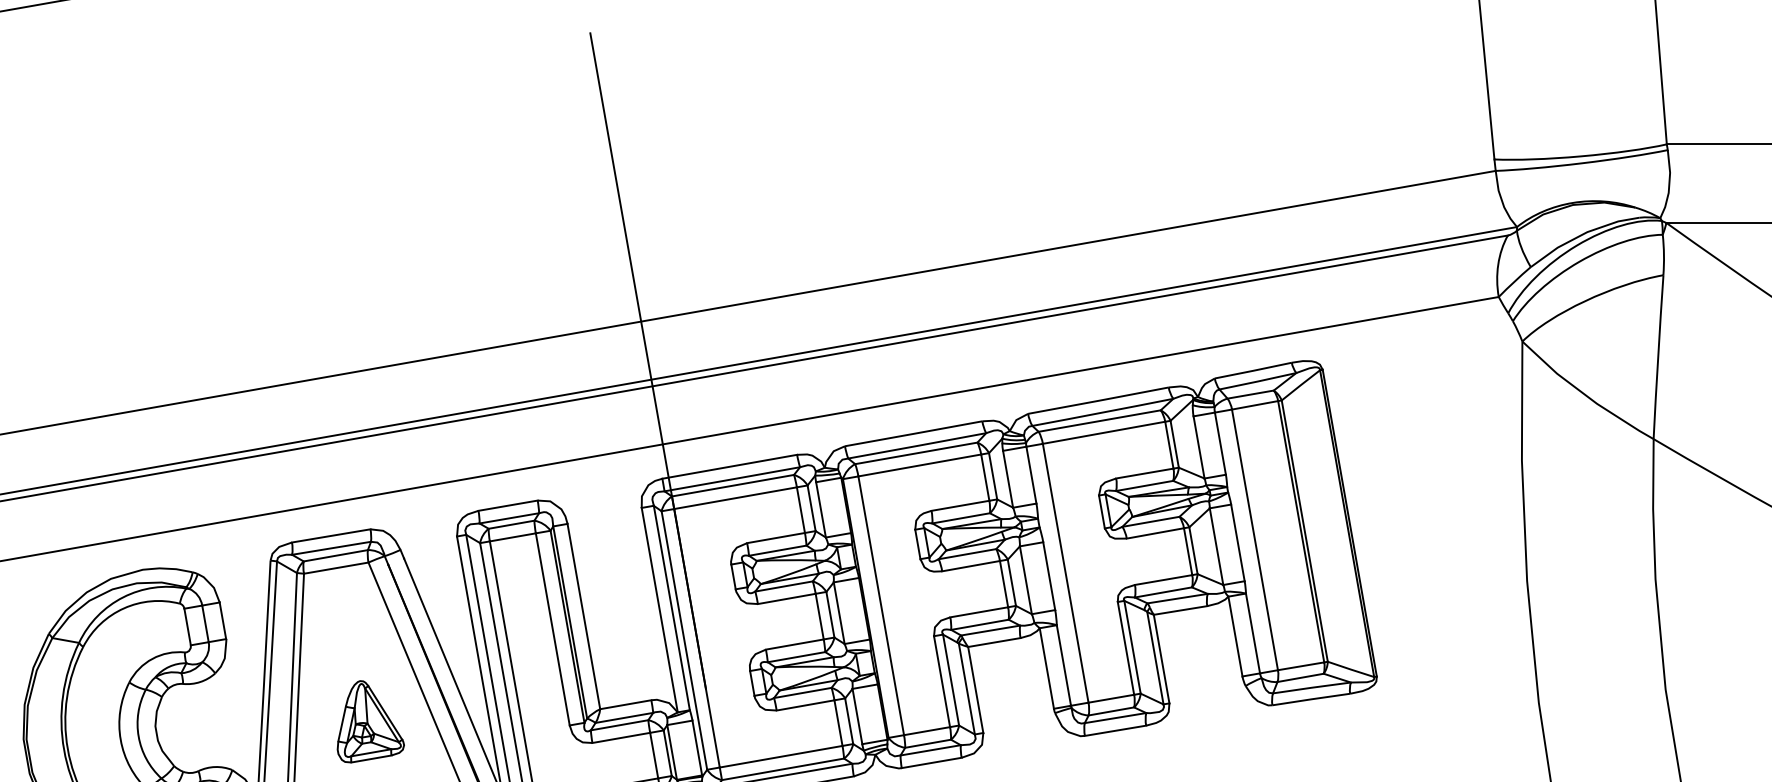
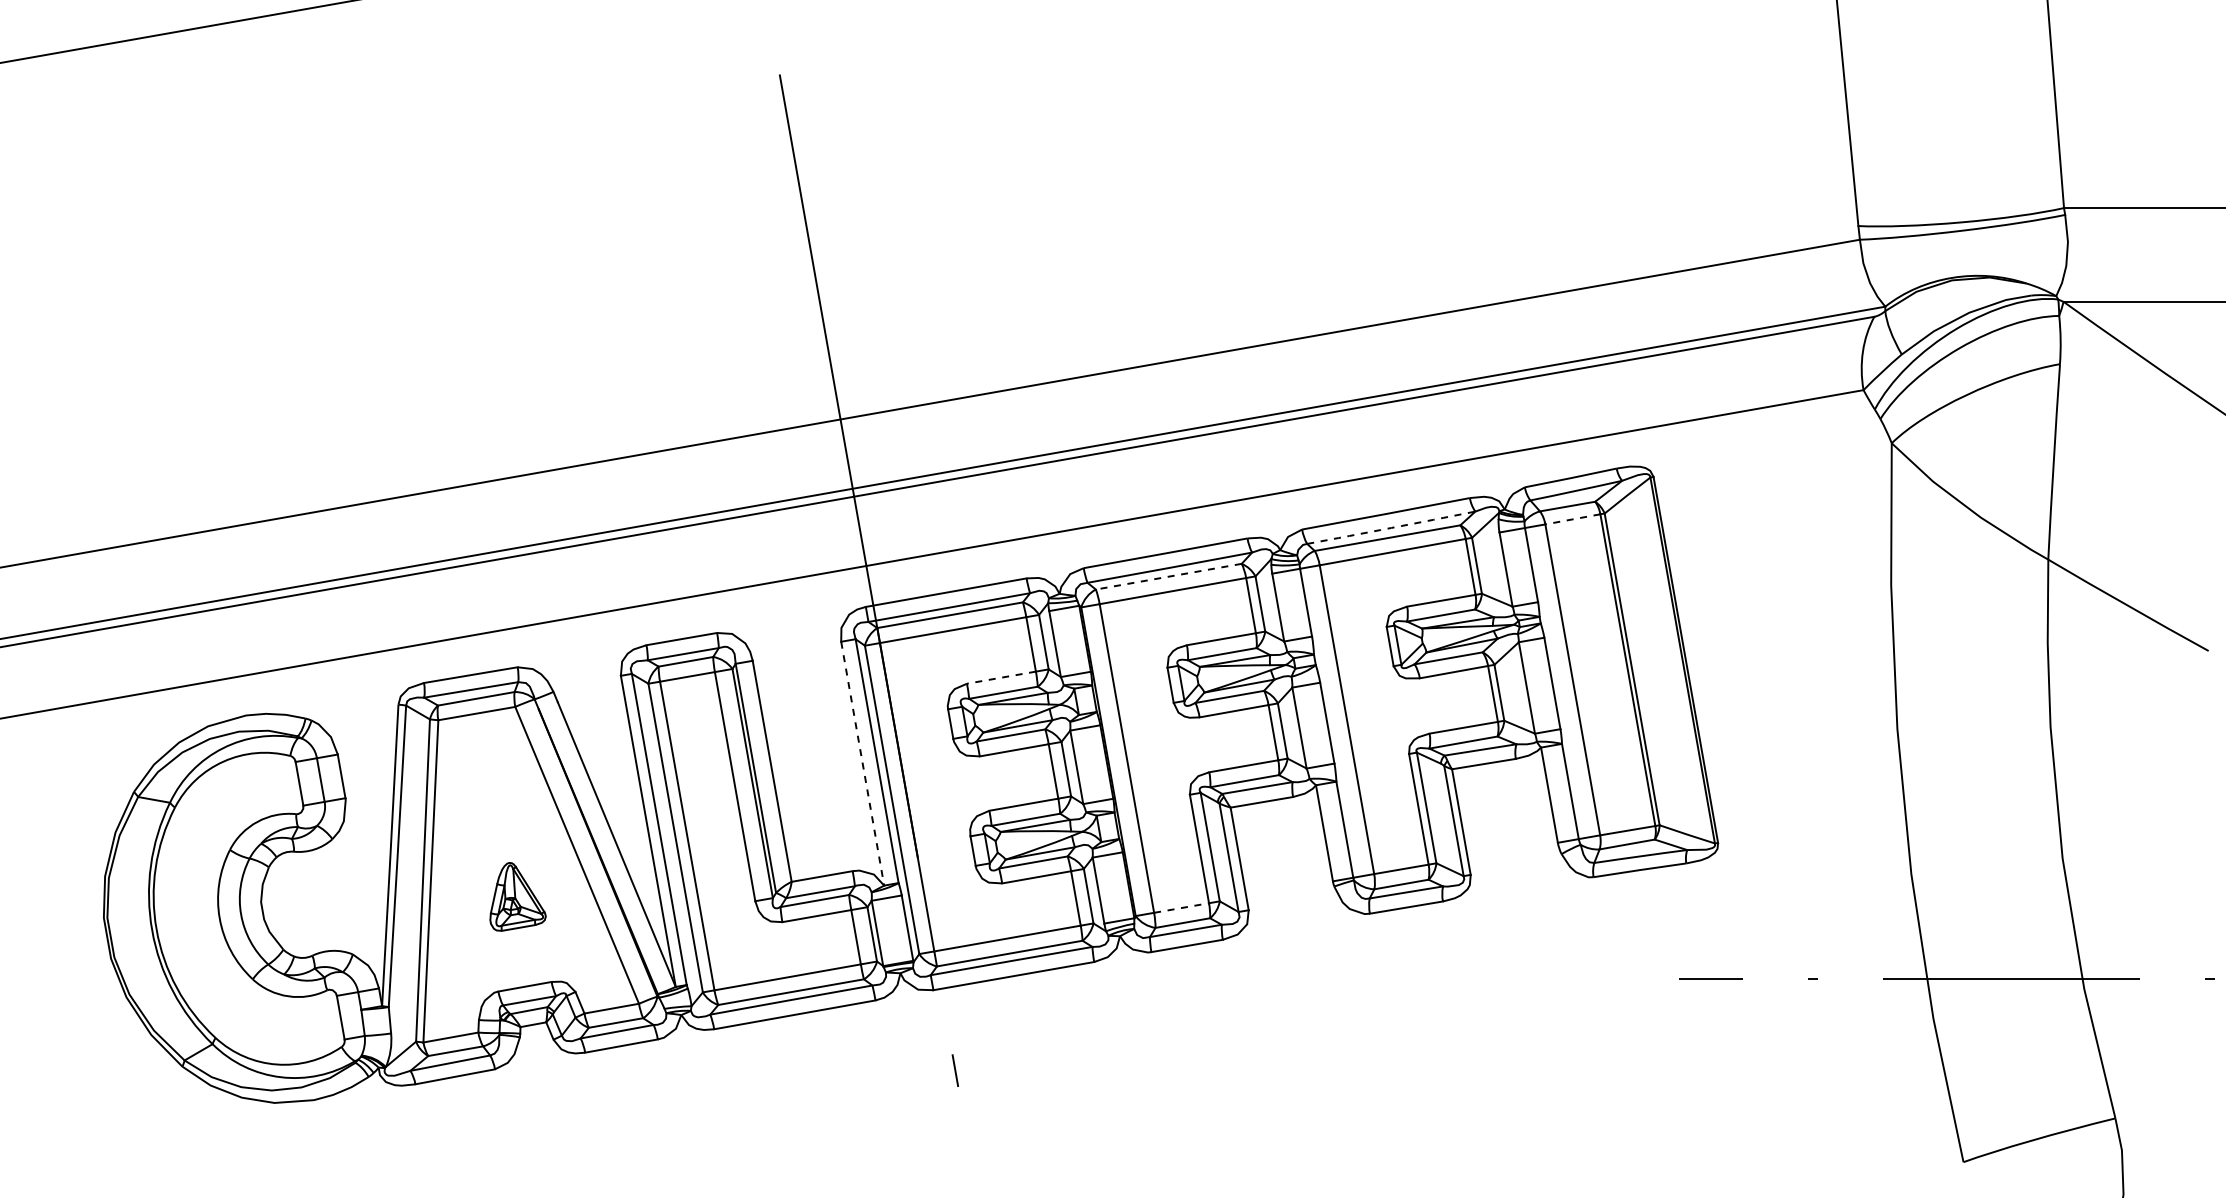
line: (1254, 405) -> (1572, 519), solid -> dashed
arc: (1103, 412) -> (1391, 527), solid -> dashed
line: (916, 453) -> (1168, 576), solid -> dashed
line: (776, 537) -> (1001, 677), solid -> dashed
line: (659, 609) -> (862, 763), solid -> dashed
part: (370, 721) -> (517, 896), size x0.7
line: (926, 731) -> (1181, 908), solid -> dashed

